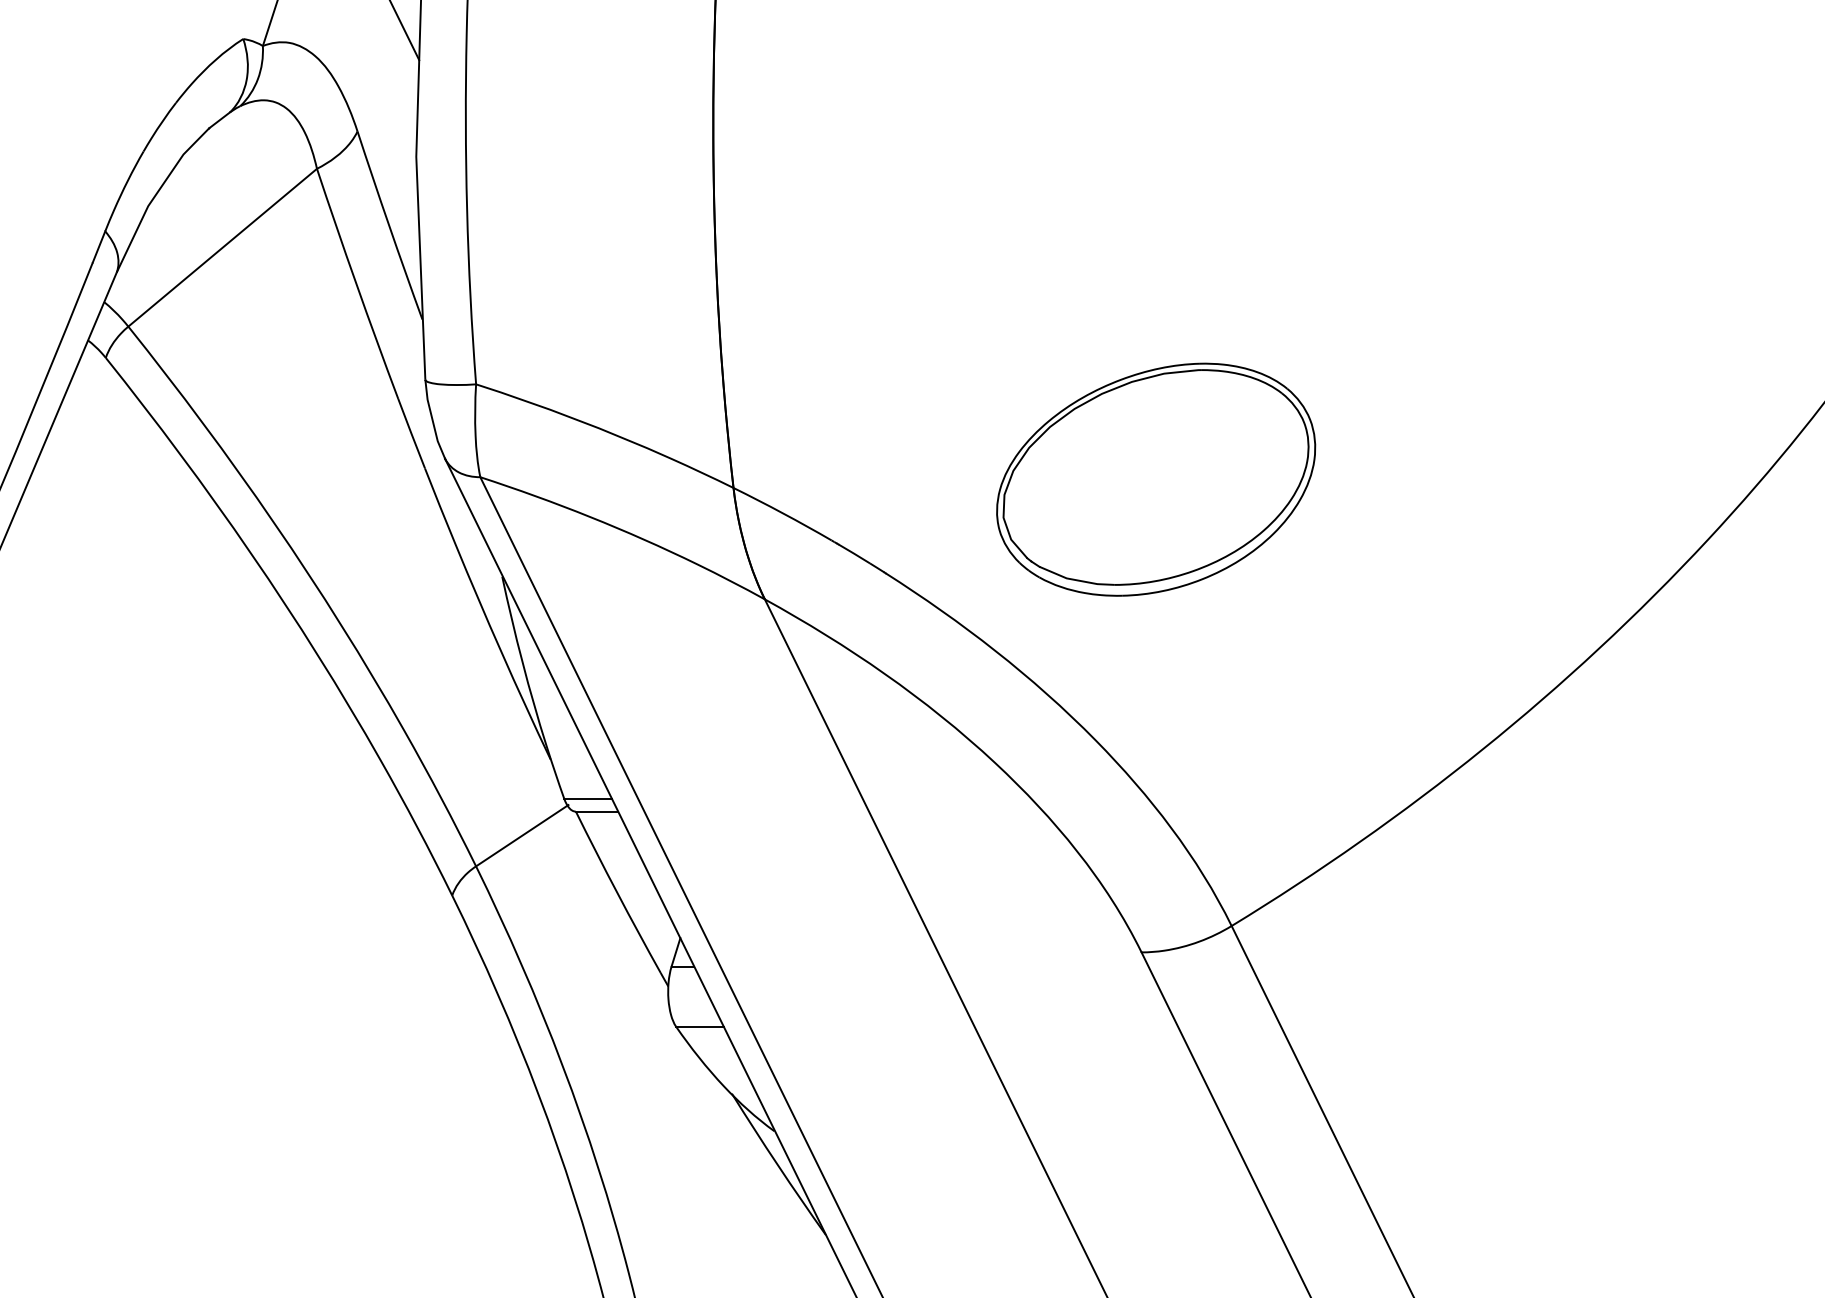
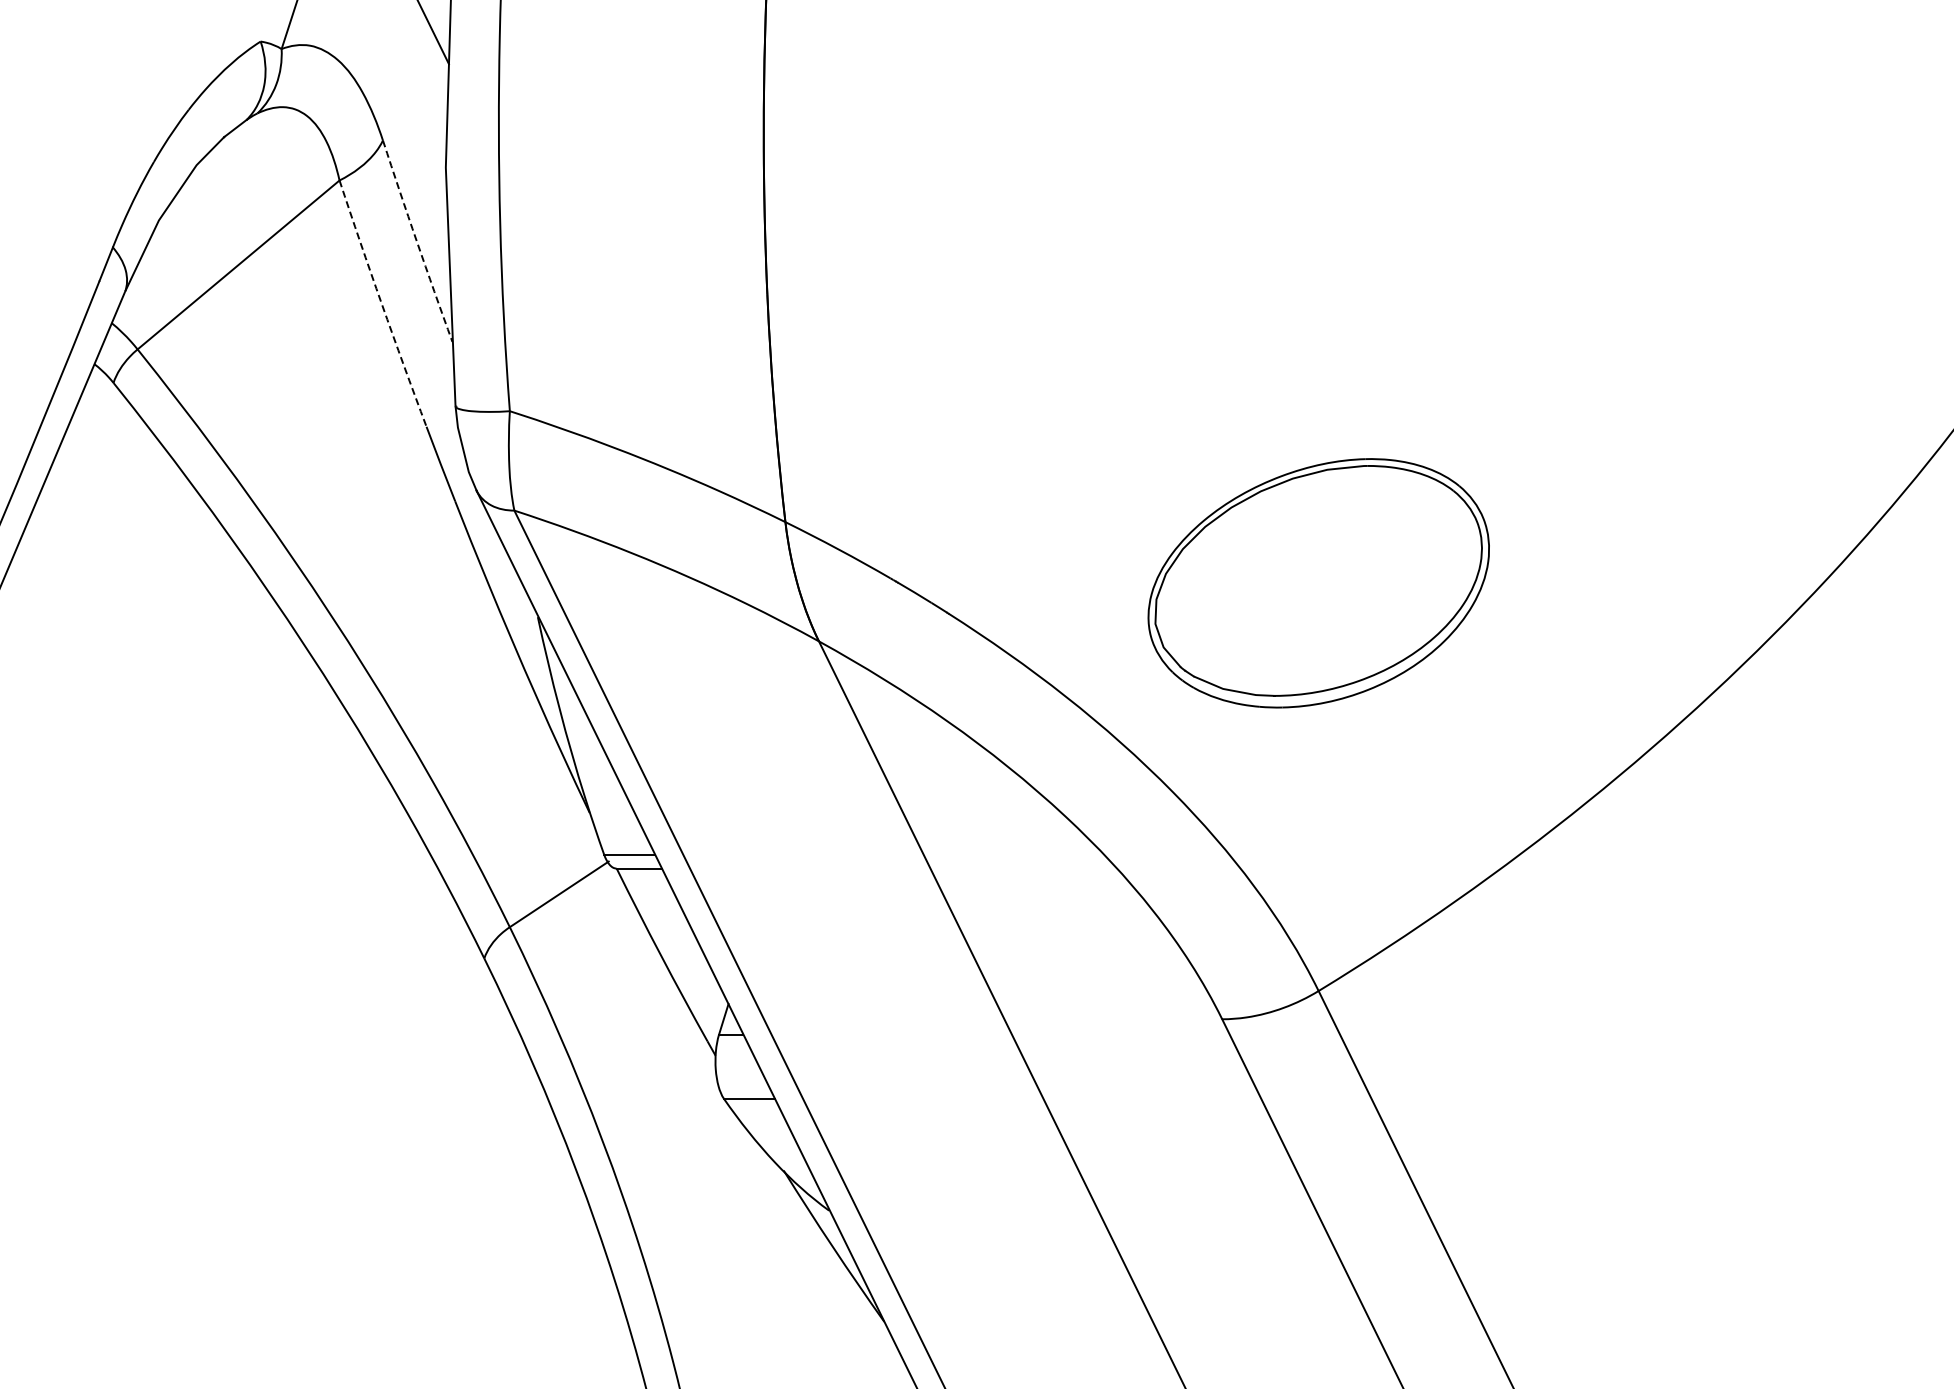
arc: (388, 225) -> (416, 241), solid -> dashed
arc: (356, 284) -> (381, 304), solid -> dashed
part: (1155, 479) -> (1318, 583), moved

